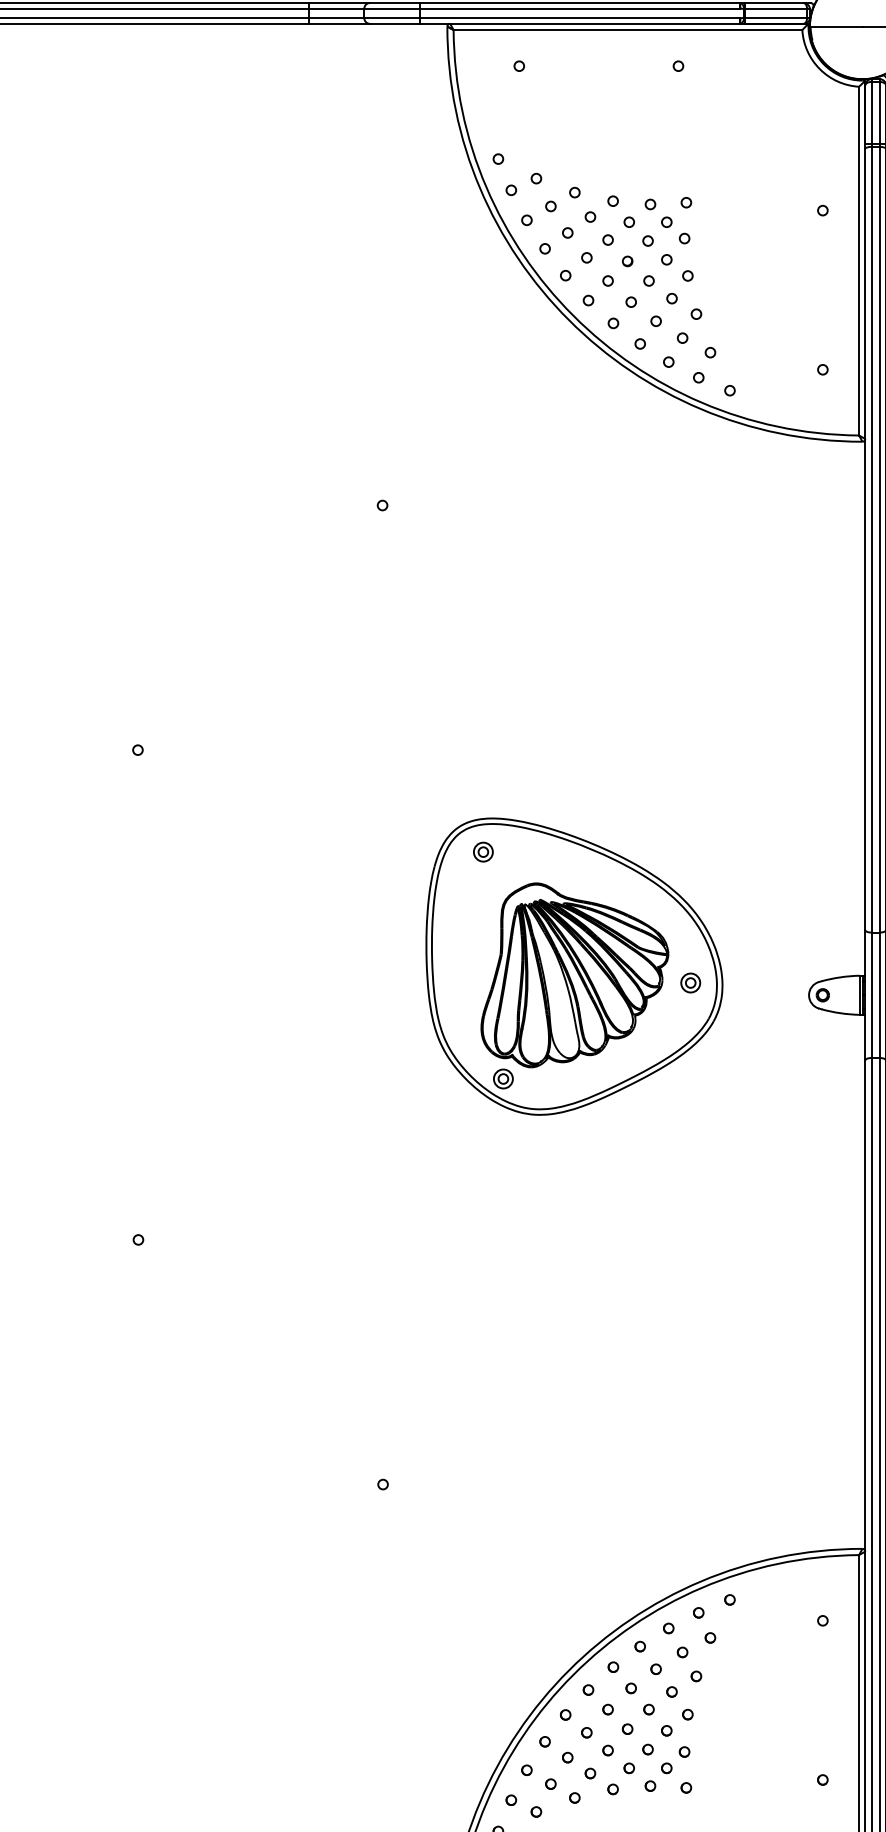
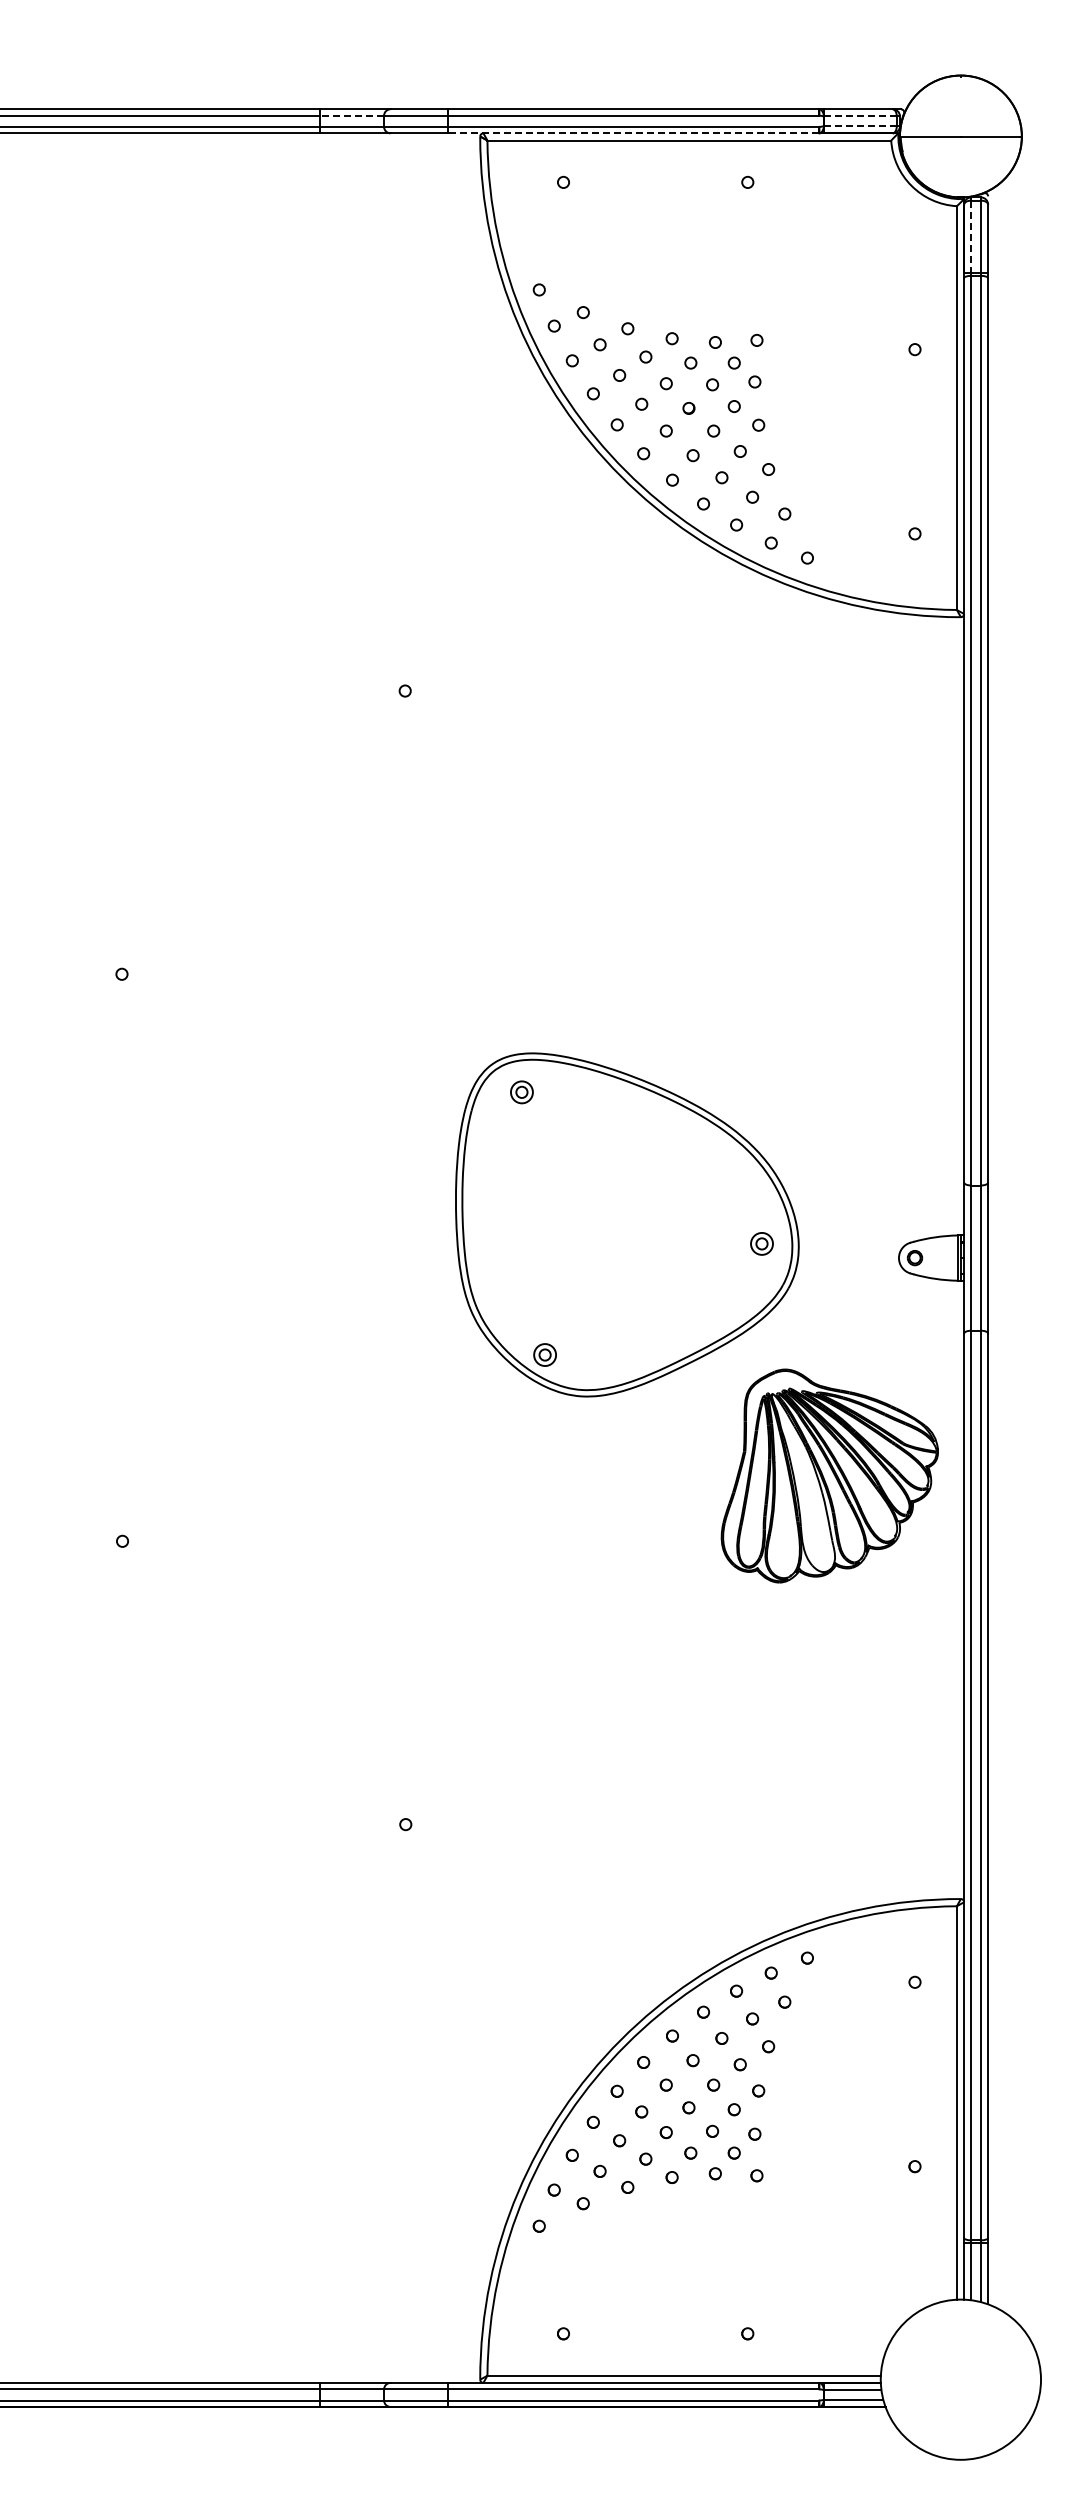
line: (336, 8) -> (351, 115), solid -> dashed
line: (775, 9) -> (860, 116), solid -> dashed
line: (776, 17) -> (861, 126), solid -> dashed
line: (579, 23) -> (633, 133), solid -> dashed
line: (871, 113) -> (971, 237), solid -> dashed
part: (574, 974) -> (829, 1475), moved

